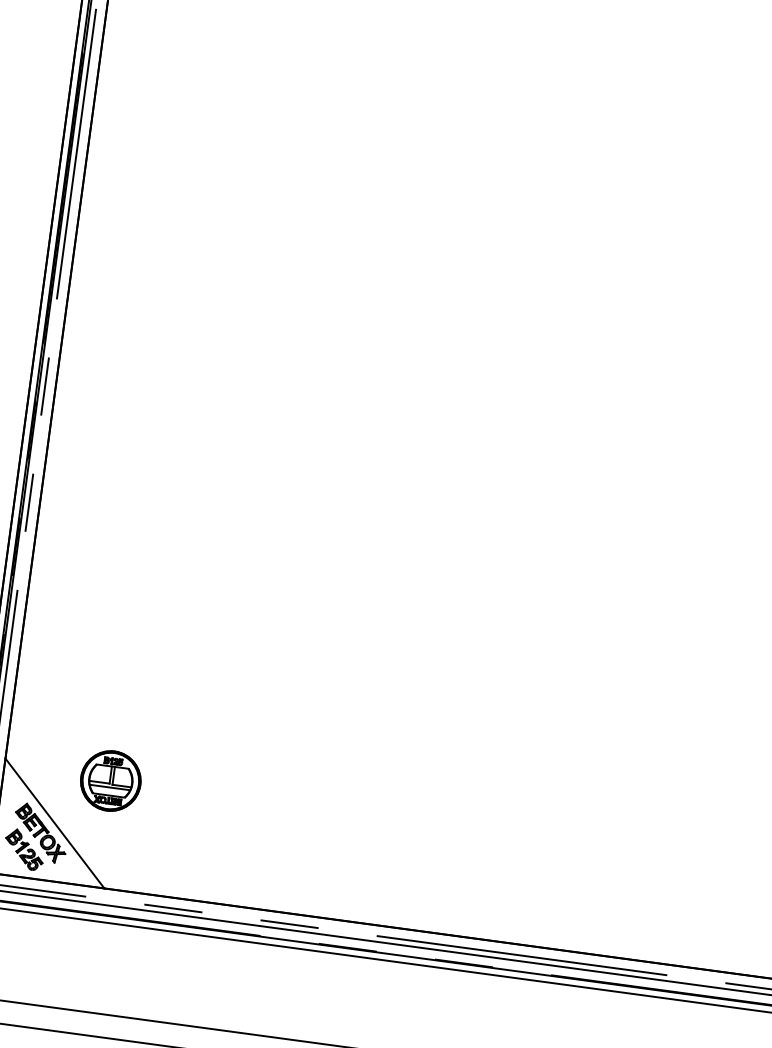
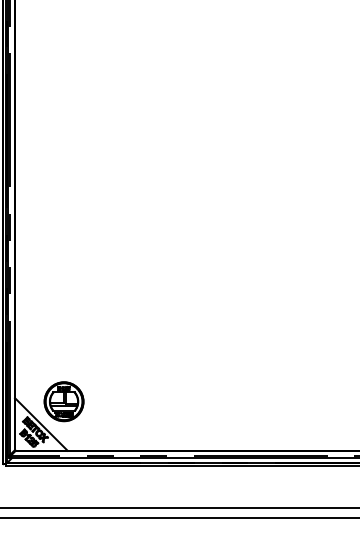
part: (109, 780) -> (63, 401), size x1.43

